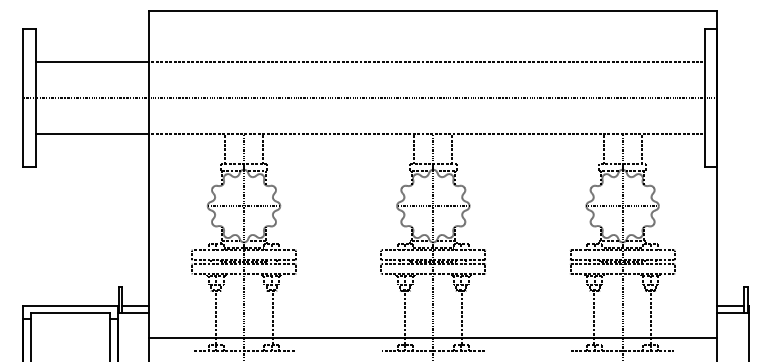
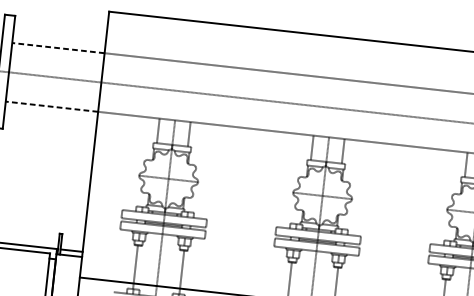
line: (92, 61) -> (58, 47), solid -> dashed
line: (92, 134) -> (51, 107), solid -> dashed

